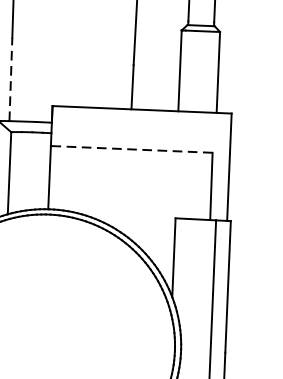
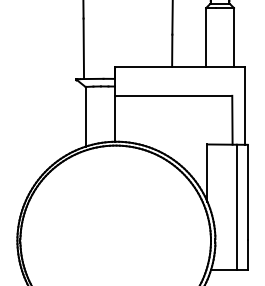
line: (10, 79) -> (83, 48), dashed -> solid
line: (131, 148) -> (173, 95), dashed -> solid

